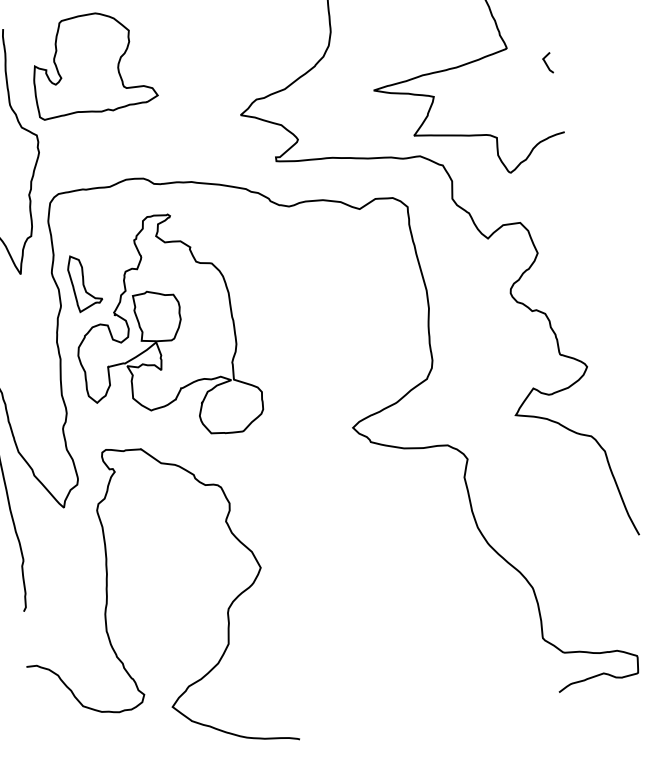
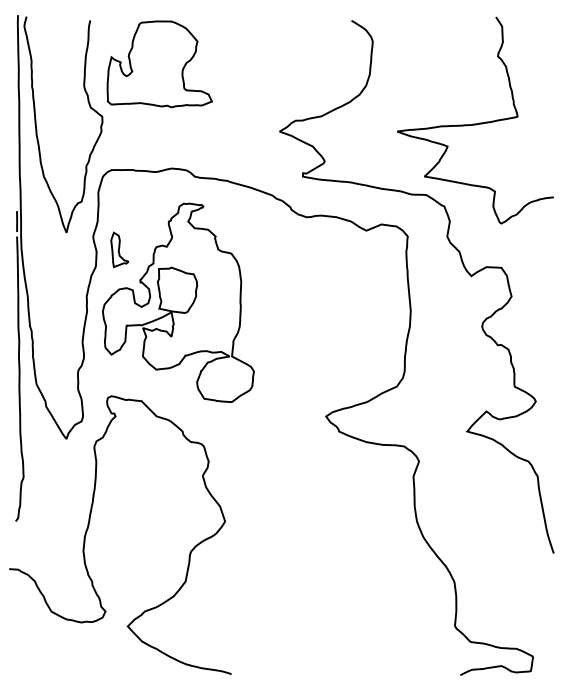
line: (546, 63) -> (549, 135), removed
part: (84, 282) -> (119, 249), size x0.7

